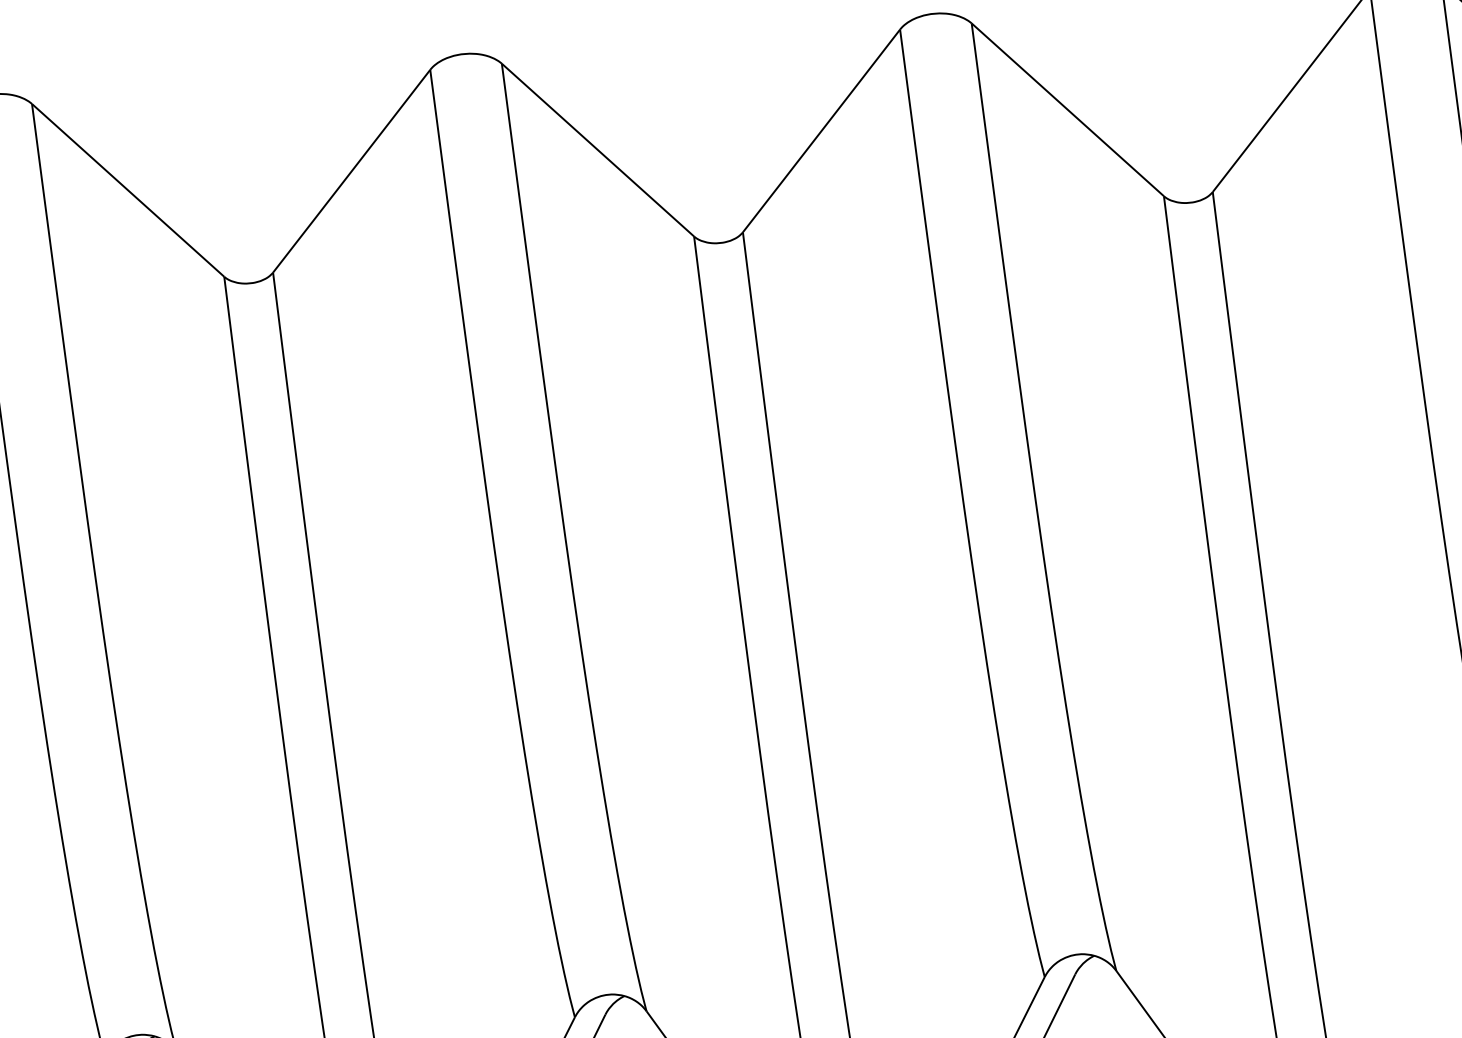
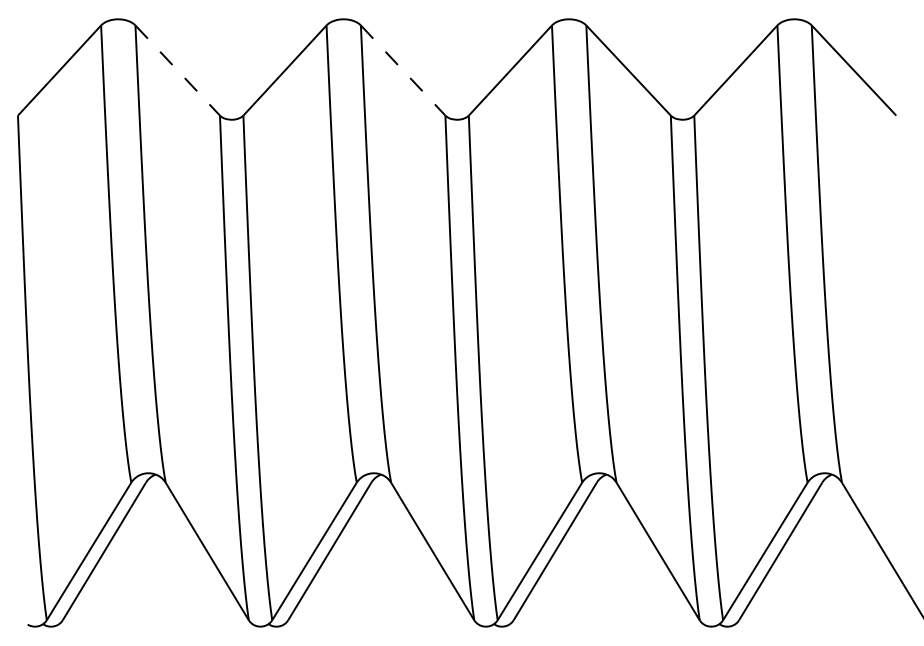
line: (598, 149) -> (403, 70), solid -> dashed
line: (127, 190) -> (177, 70), solid -> dashed

